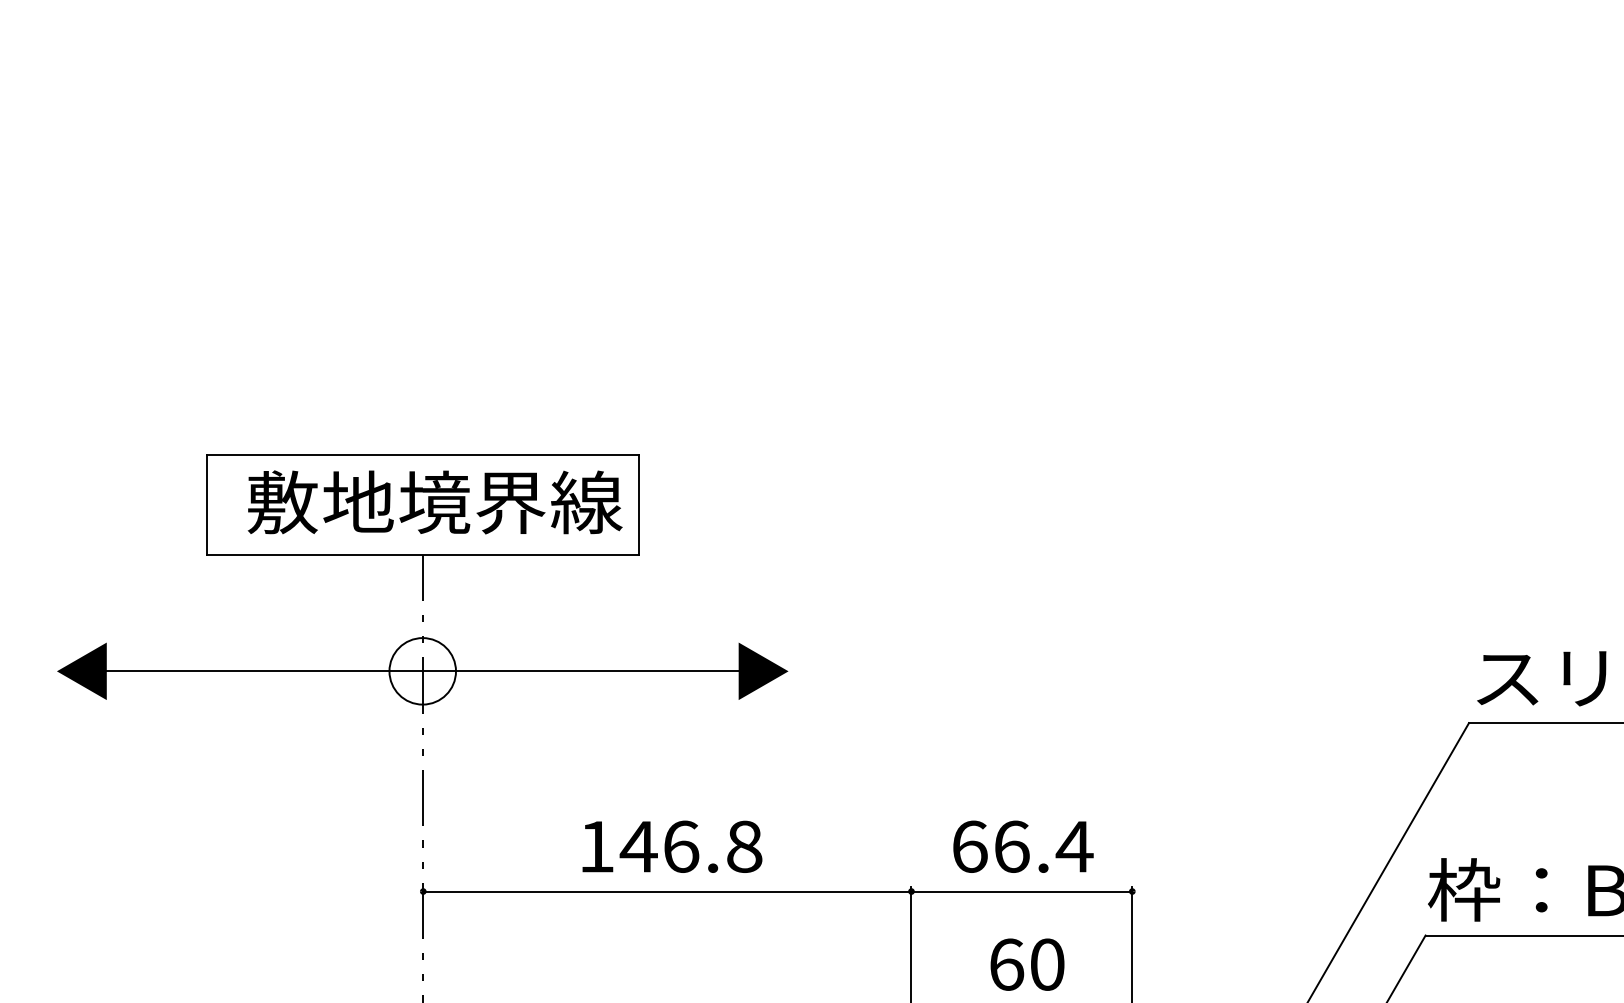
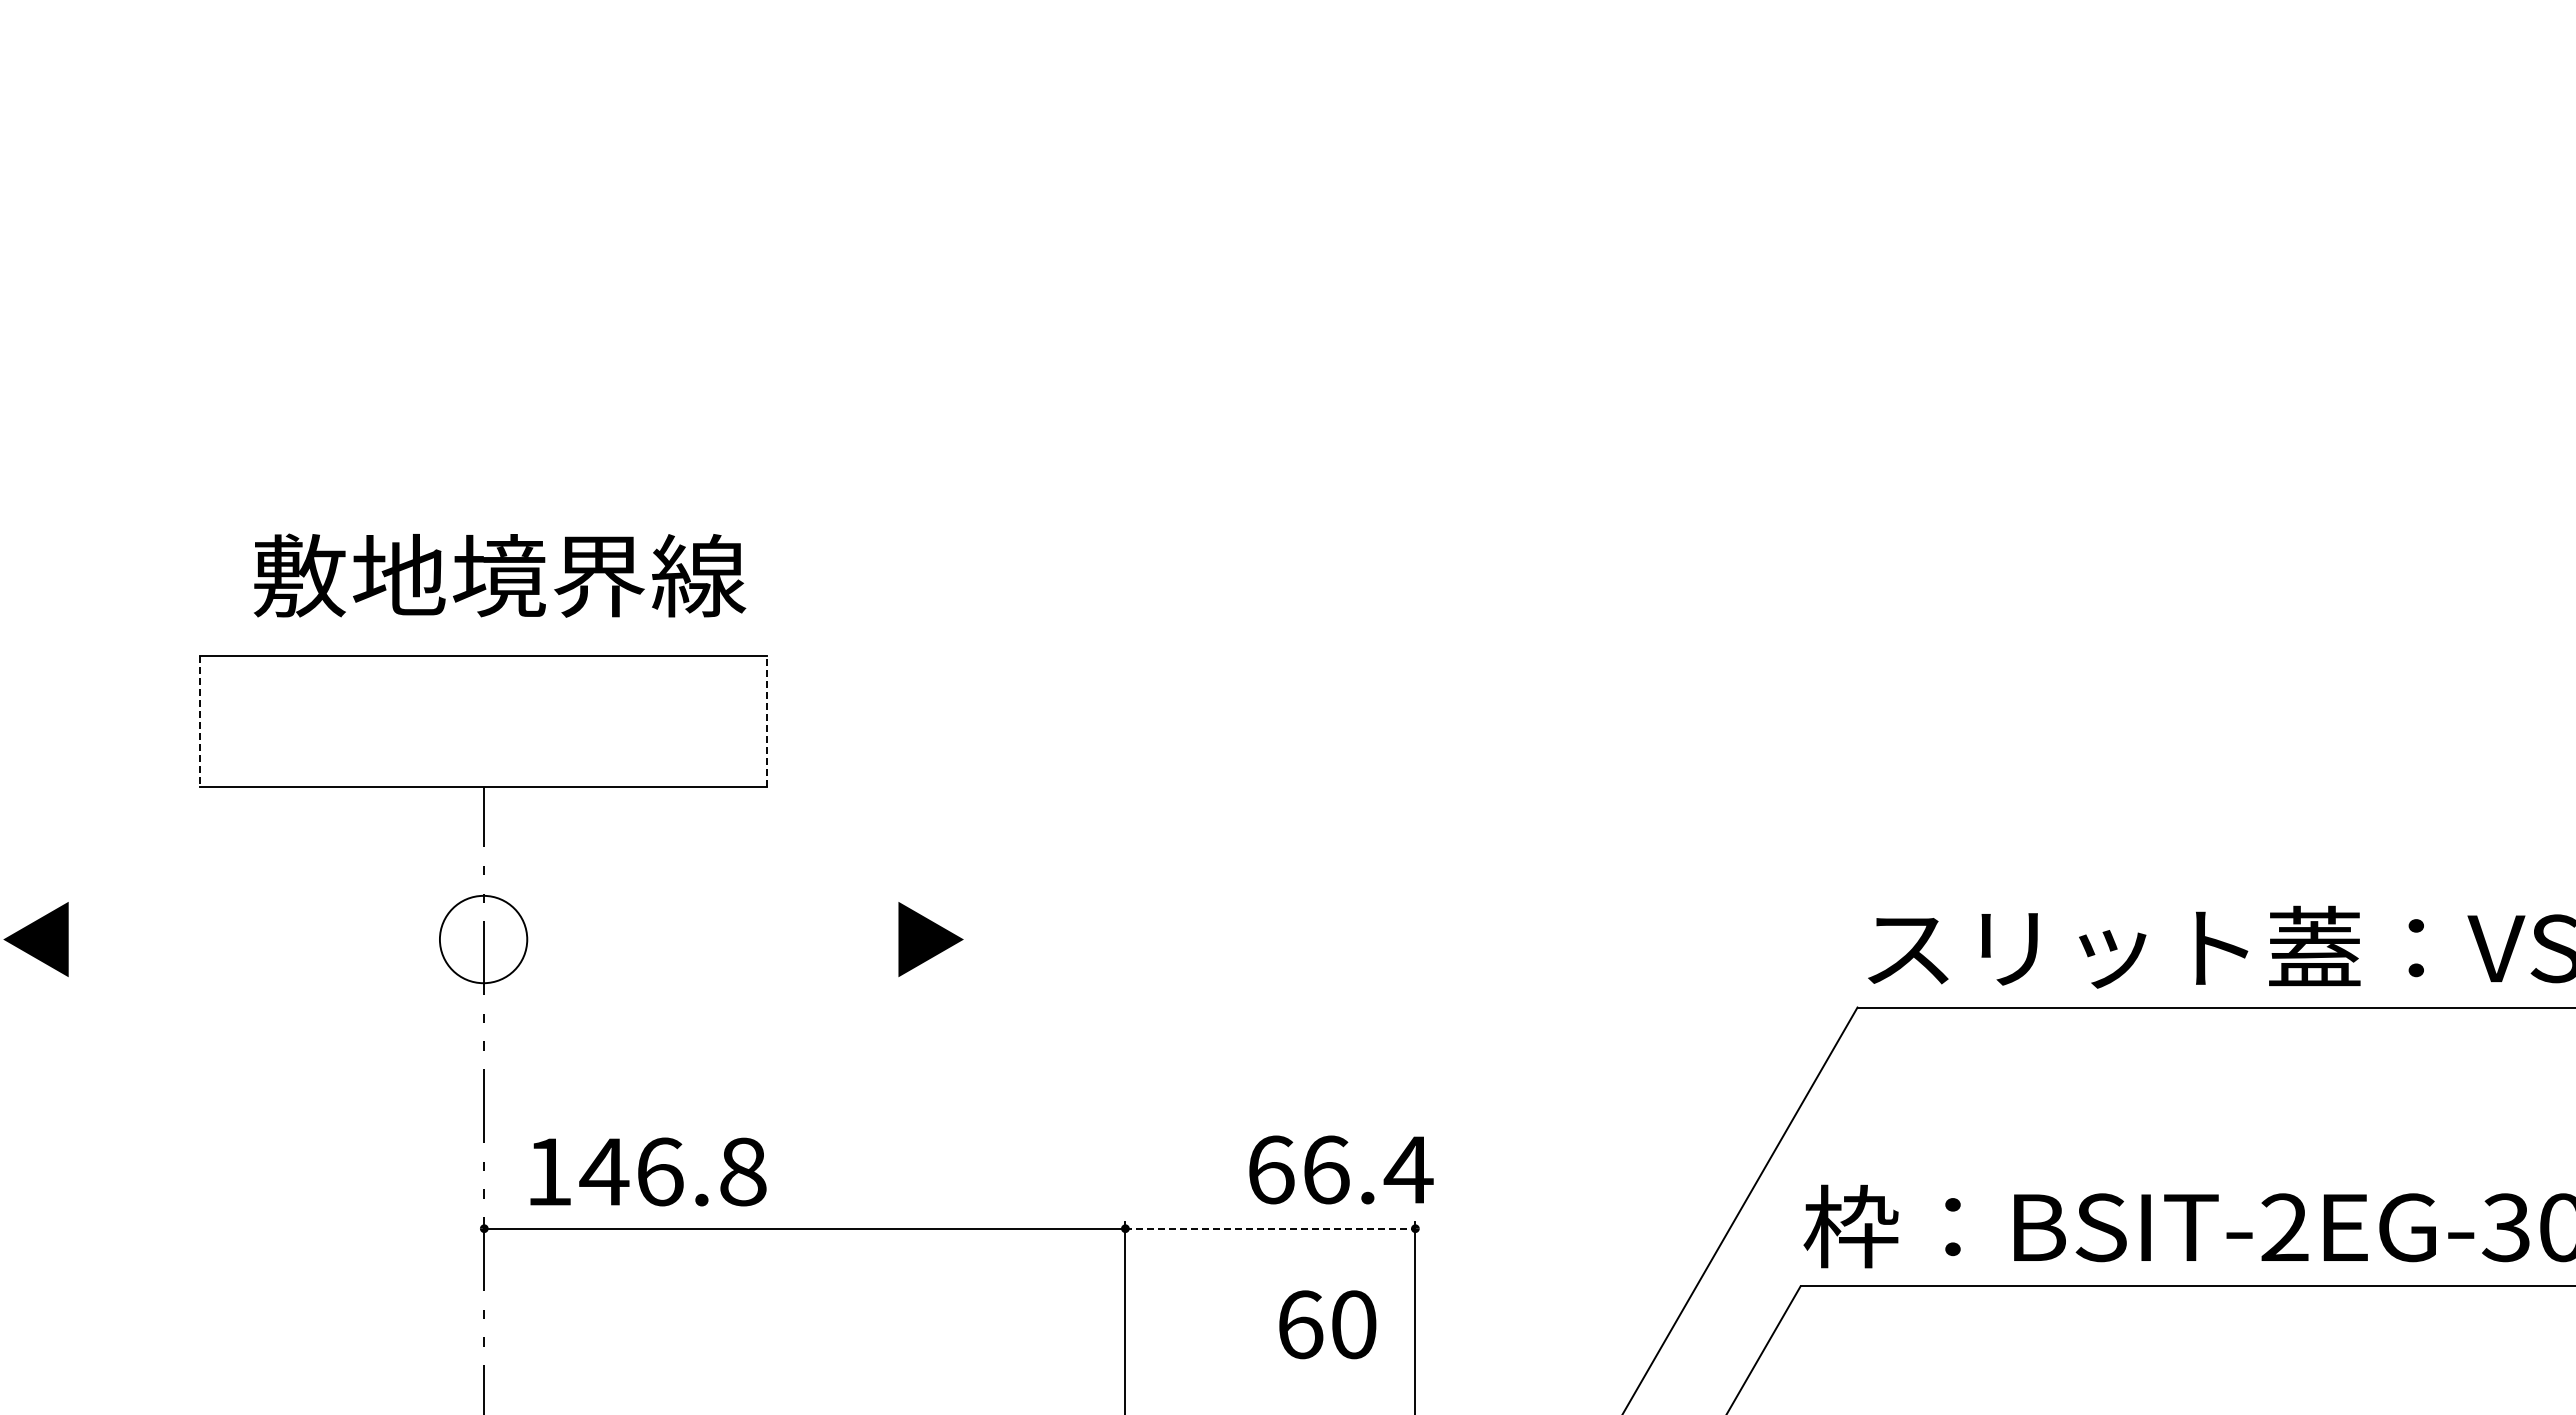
text: (435, 502) -> (500, 575), moved
line: (206, 505) -> (199, 721), solid -> dashed
line: (638, 505) -> (767, 721), solid -> dashed
line: (422, 671) -> (483, 939), removed
text: (672, 846) -> (648, 1171), moved
text: (1023, 846) -> (1341, 1169), moved
line: (1021, 891) -> (1270, 1228), solid -> dashed
text: (1027, 964) -> (1327, 1324), moved

